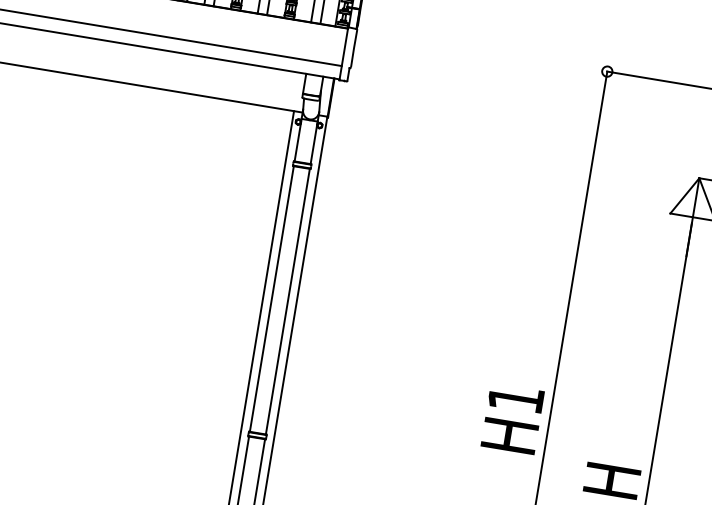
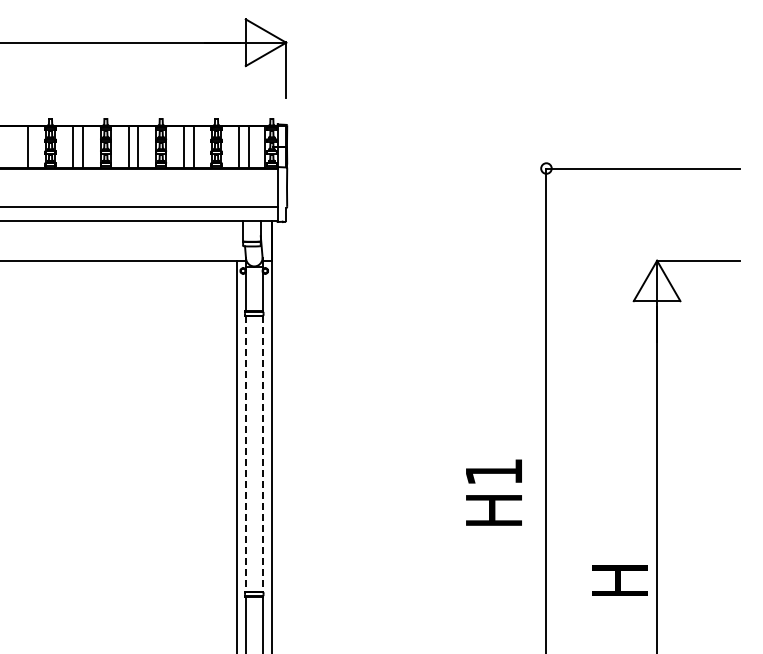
line: (272, 299) -> (246, 454), solid -> dashed
line: (287, 302) -> (262, 454), solid -> dashed
text: (512, 418) -> (493, 492), moved

